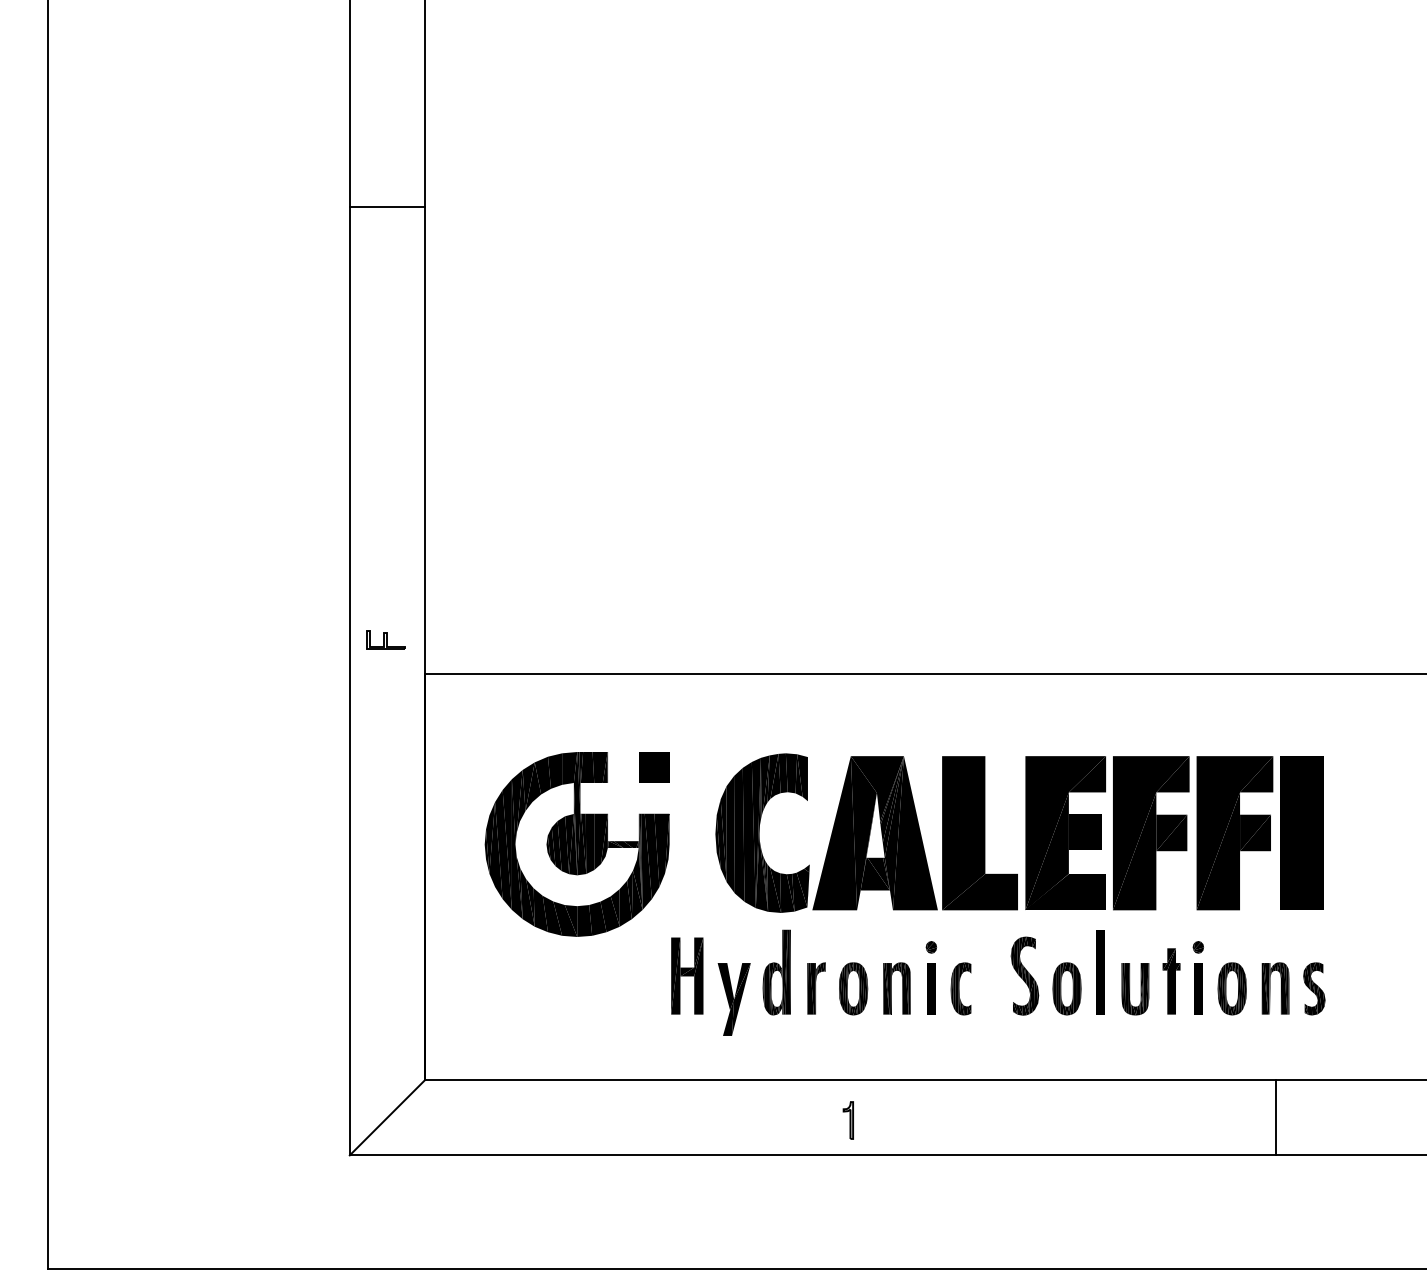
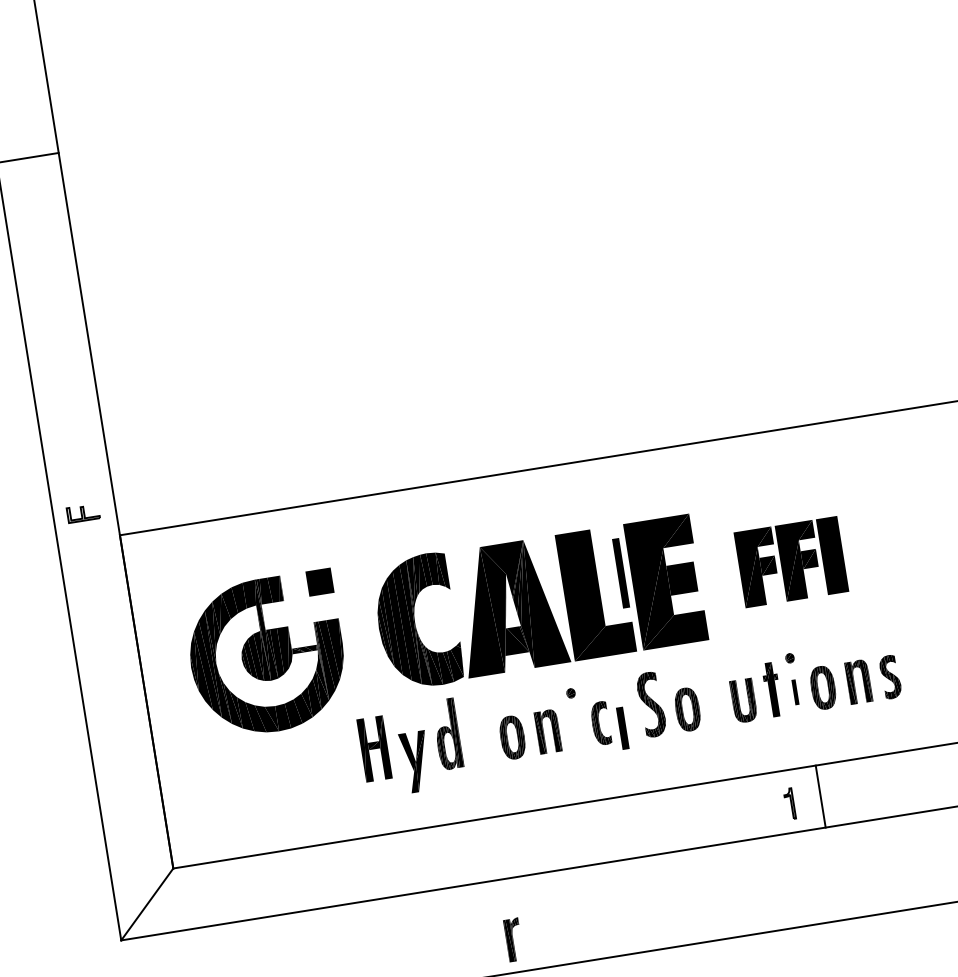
part: (1218, 833) -> (791, 562), size x0.6
part: (1100, 972) -> (620, 573), moved
part: (816, 988) -> (513, 939), moved
part: (931, 988) -> (622, 728), moved
part: (1198, 988) -> (795, 692), size x0.6
line: (1275, 1117) -> (820, 796), moved
part: (847, 1120) -> (789, 804), moved

